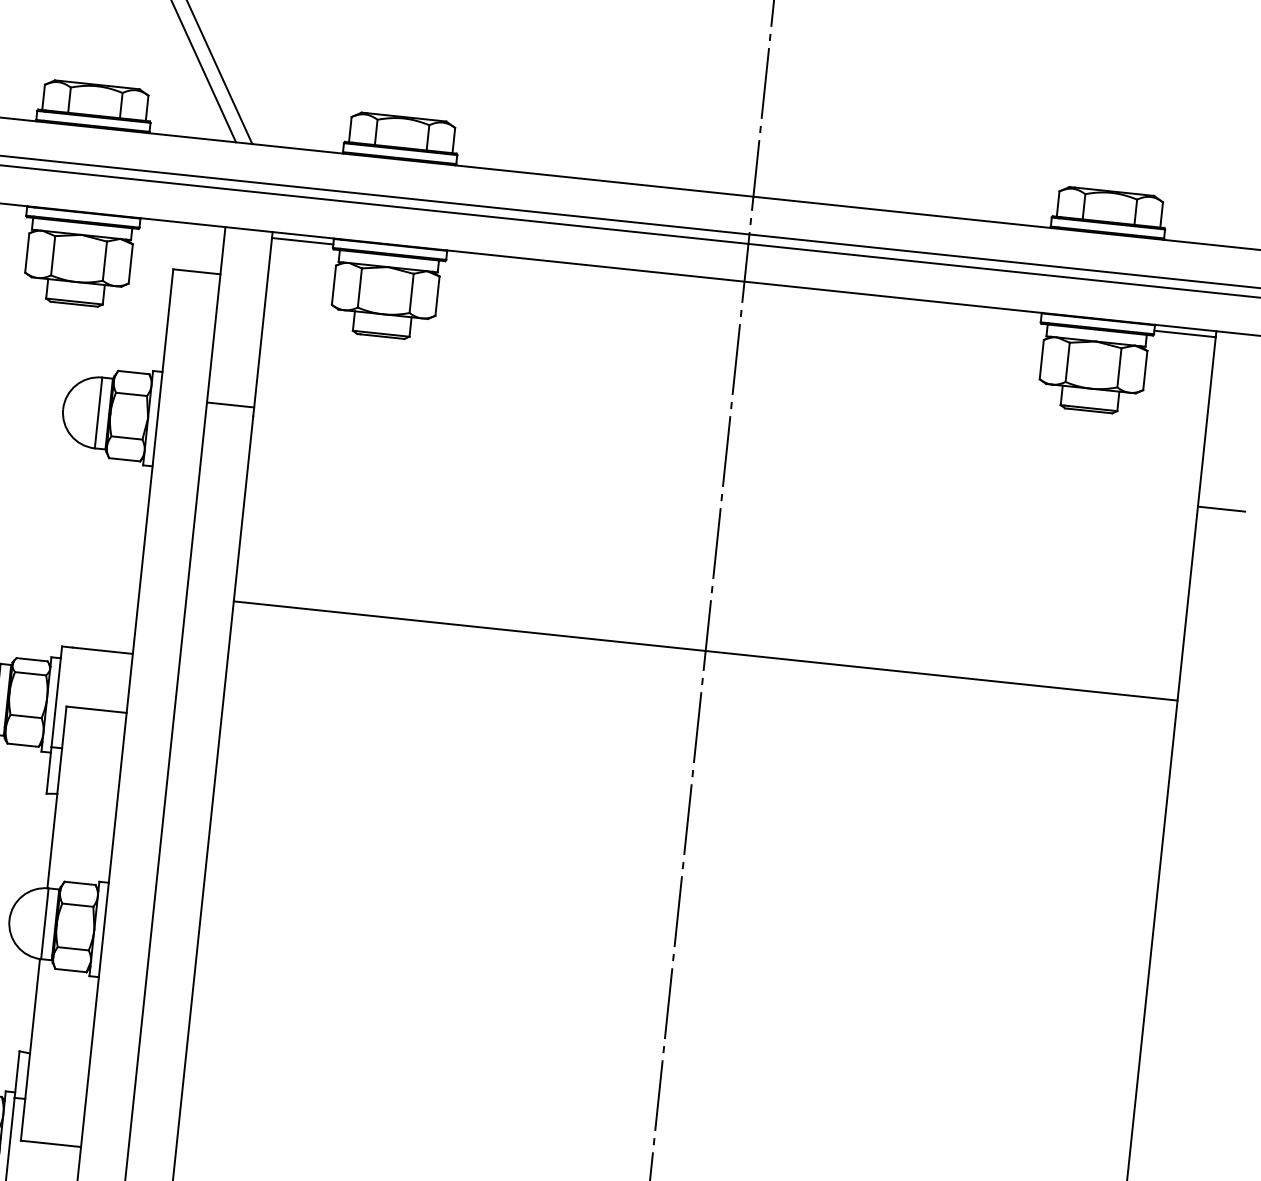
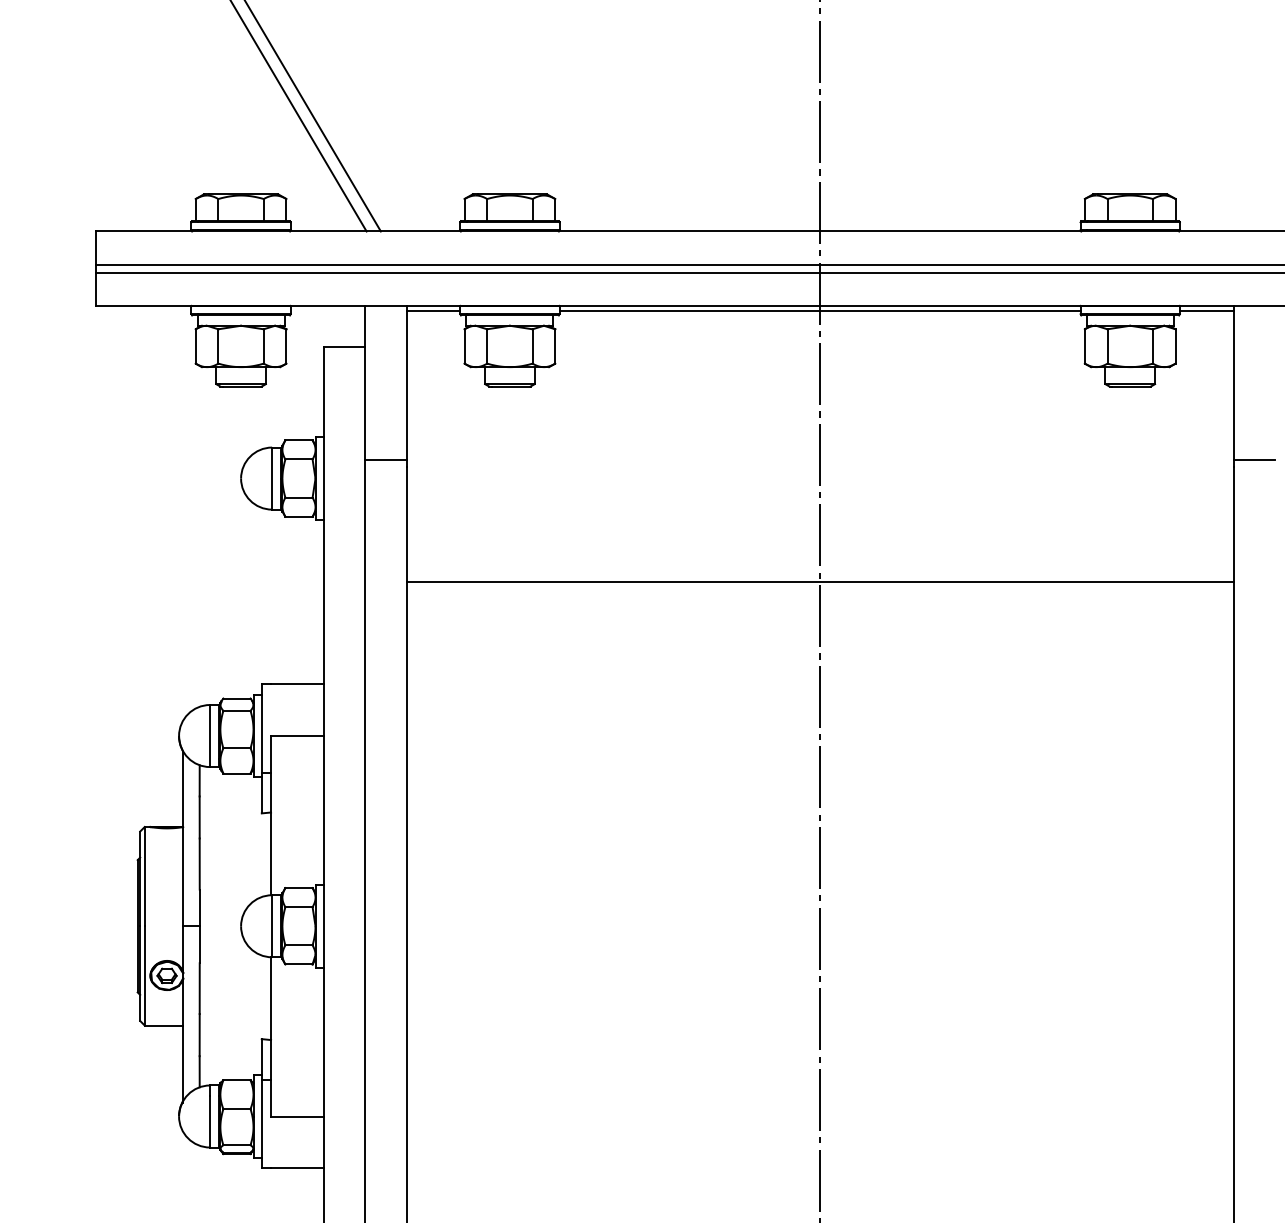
line: (743, 287) -> (819, 311), added
line: (705, 650) -> (819, 581), moved

